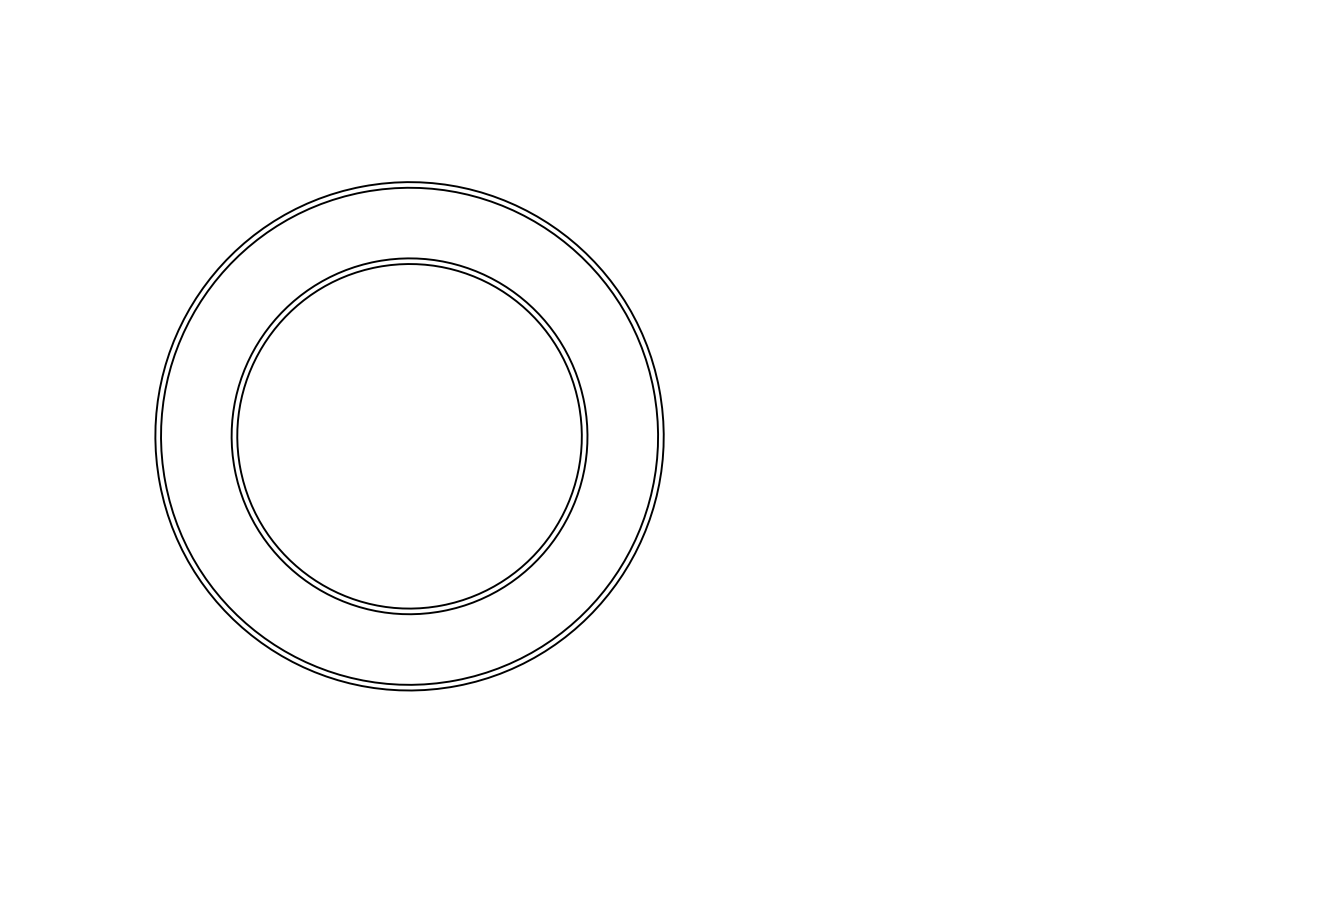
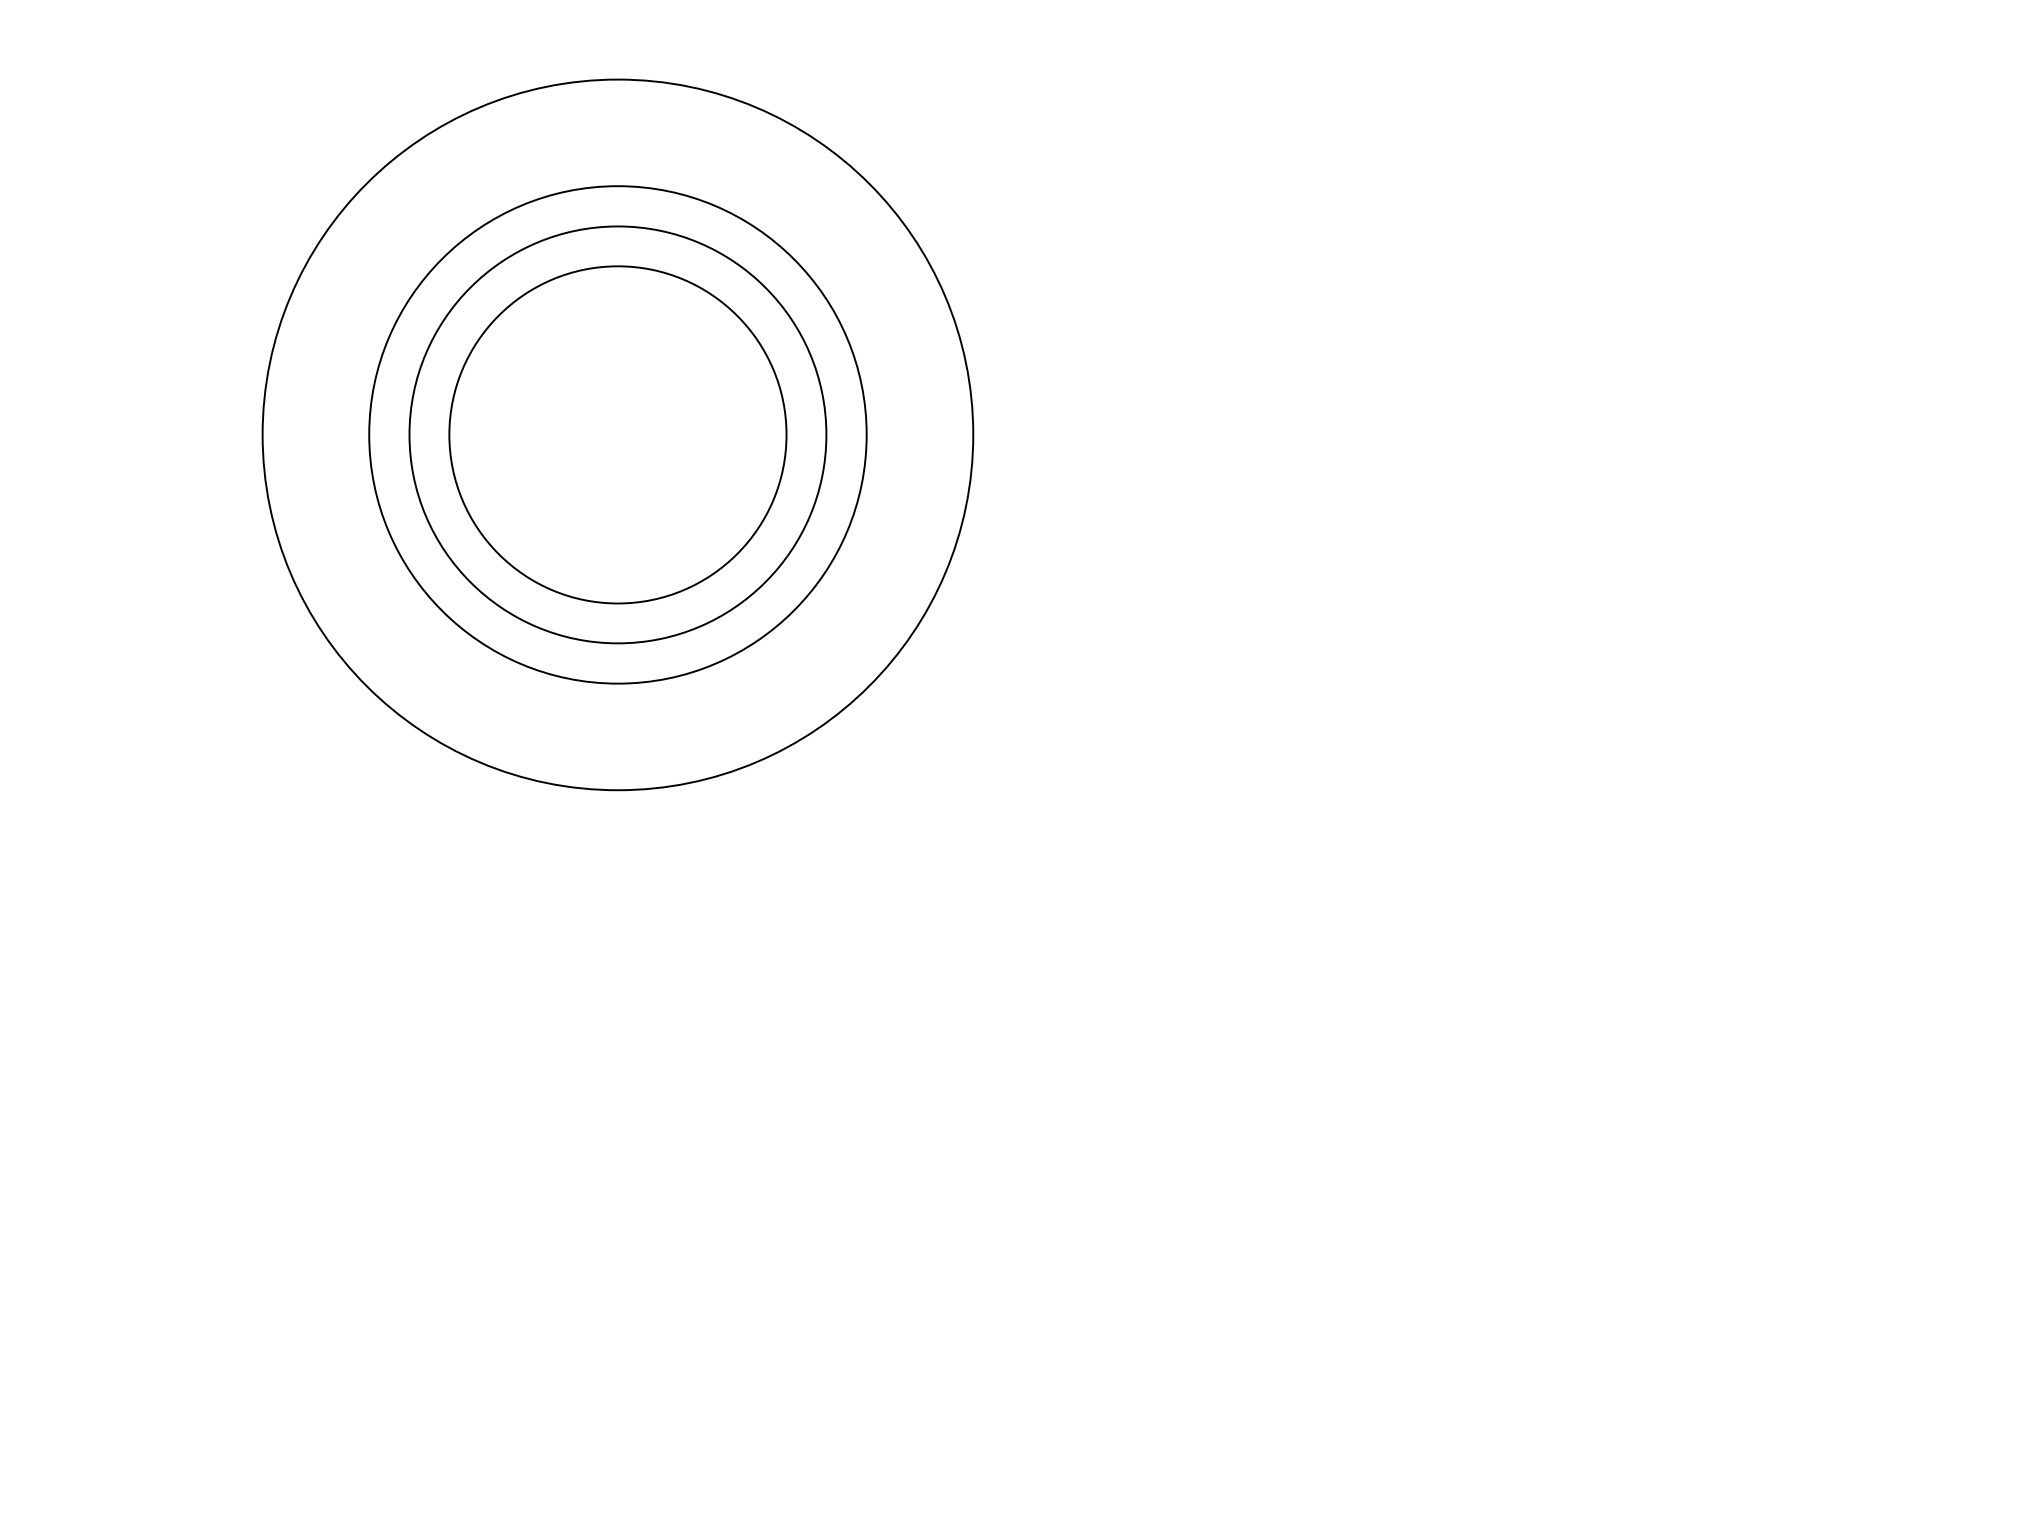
circle: (409, 436) -> (617, 434), size x0.6
circle: (409, 436) -> (617, 434), size x0.7

